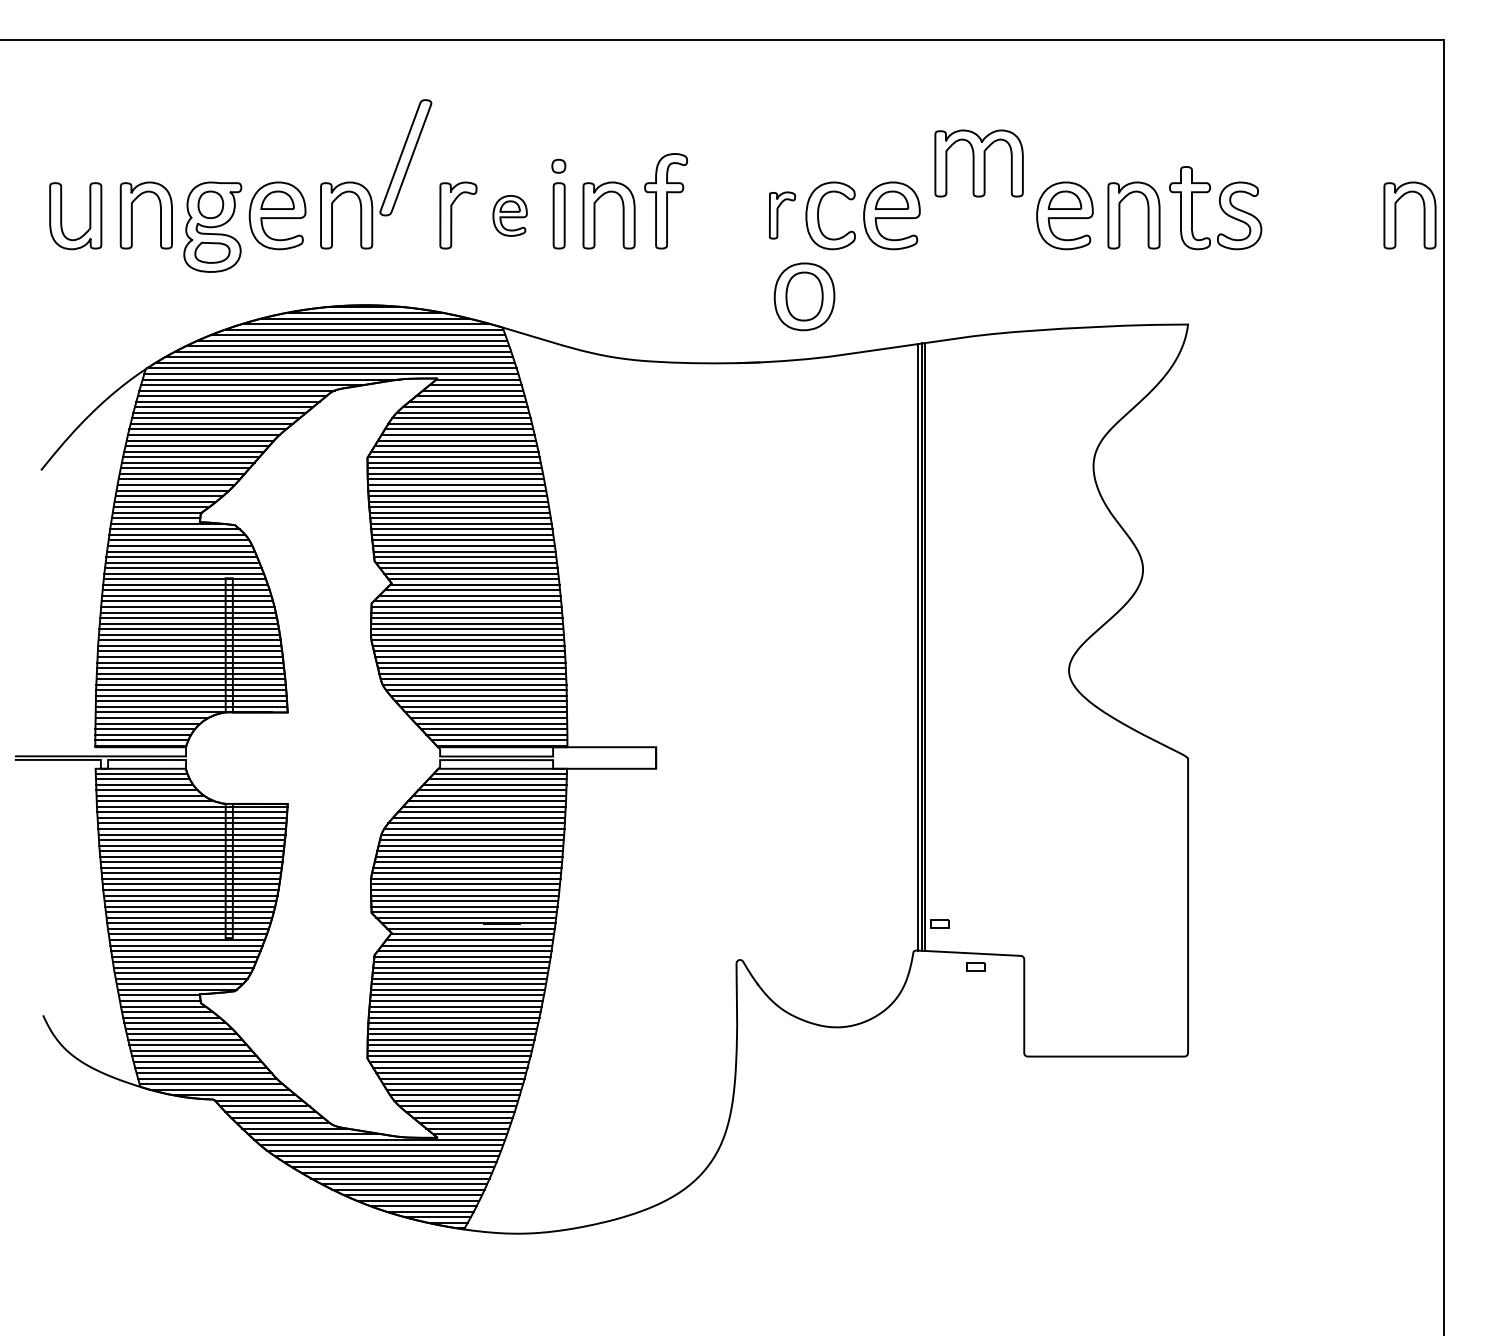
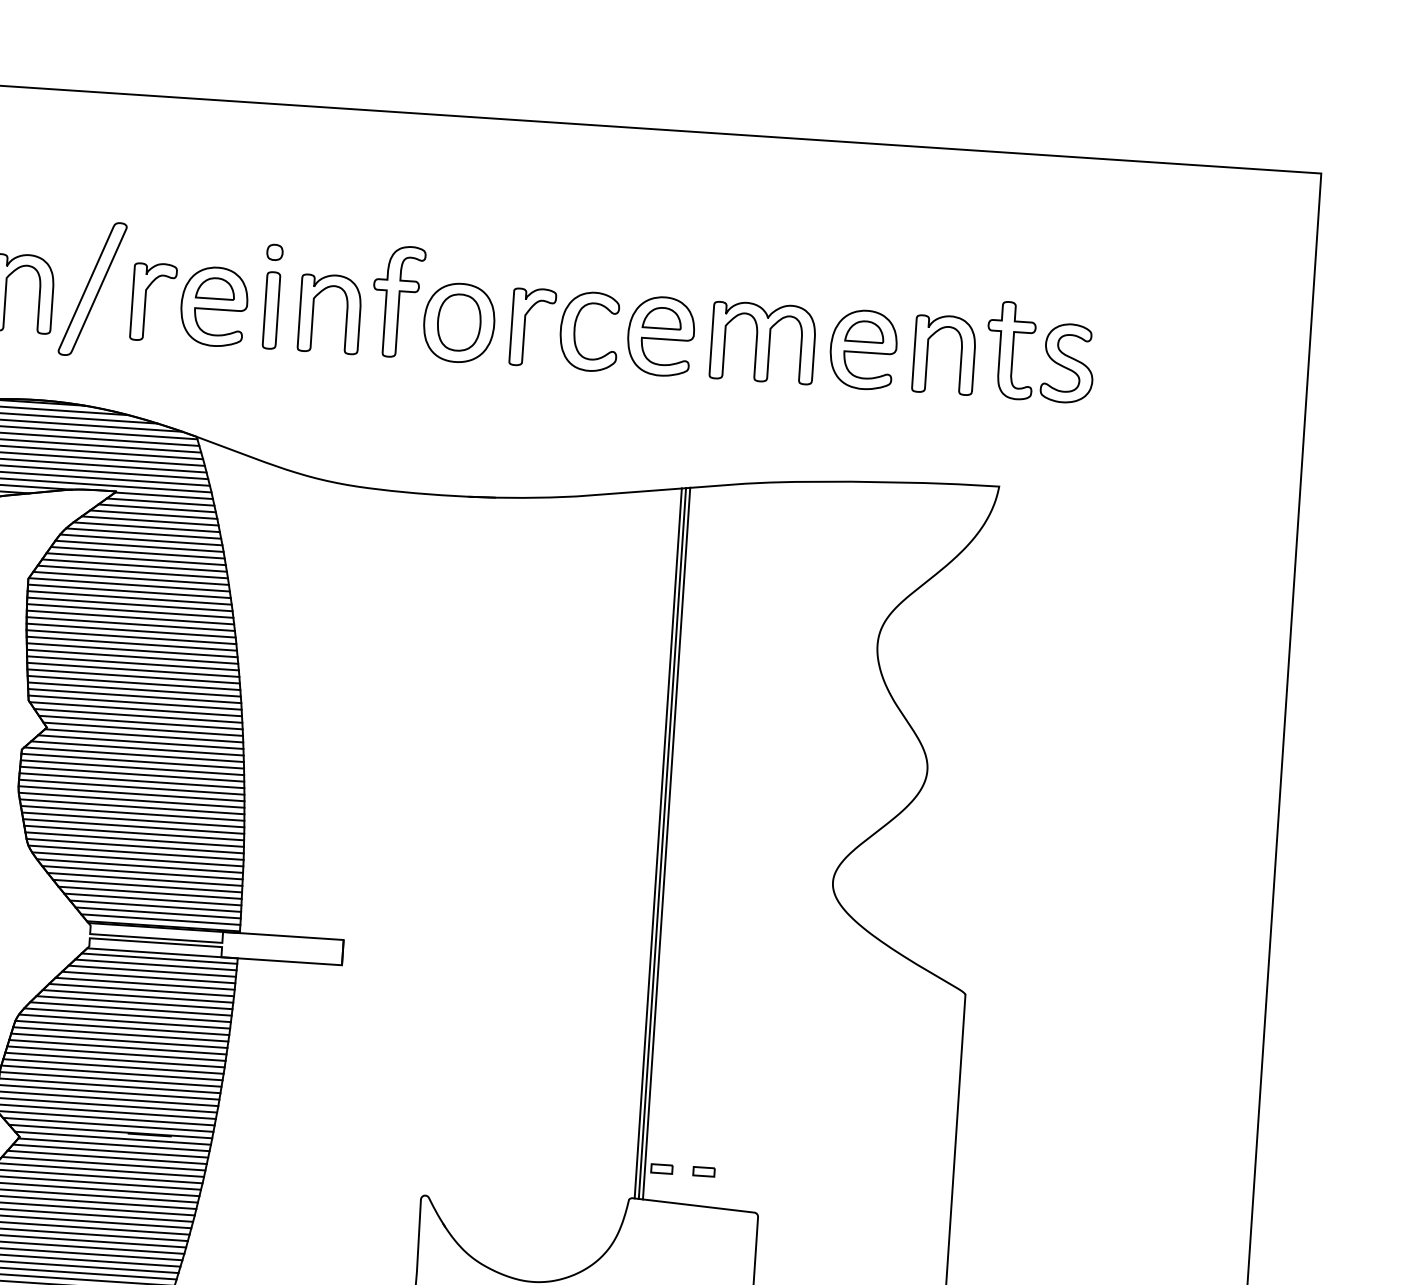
part: (405, 157) -> (92, 288), moved
part: (978, 163) -> (762, 342), moved
part: (509, 215) -> (213, 306), size x1.67
part: (782, 215) -> (532, 327), size x1.43
part: (1396, 215) -> (1251, 375), removed
part: (804, 296) -> (459, 322), moved
part: (975, 966) -> (703, 1171), moved

